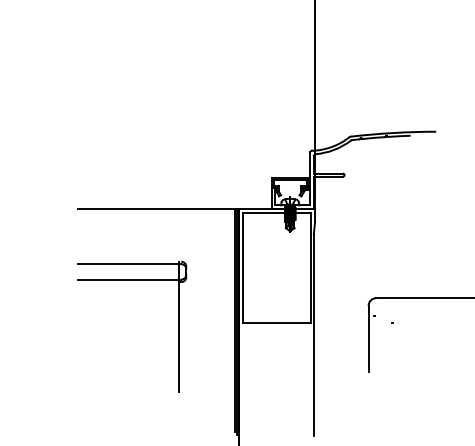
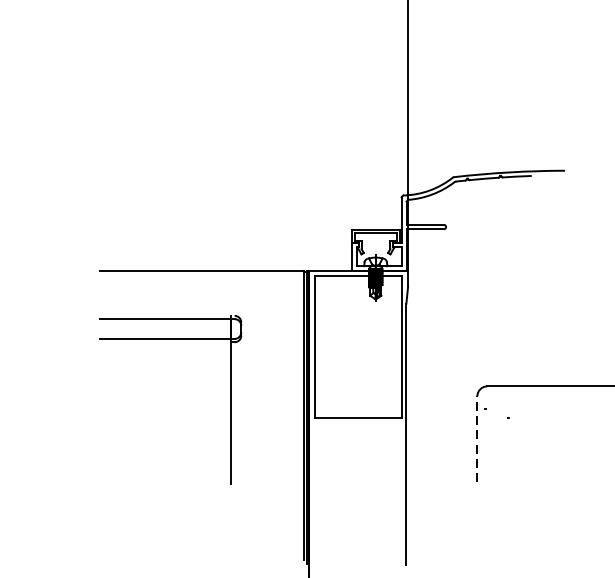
part: (132, 280) -> (171, 340), moved
line: (368, 338) -> (477, 438), solid -> dashed

